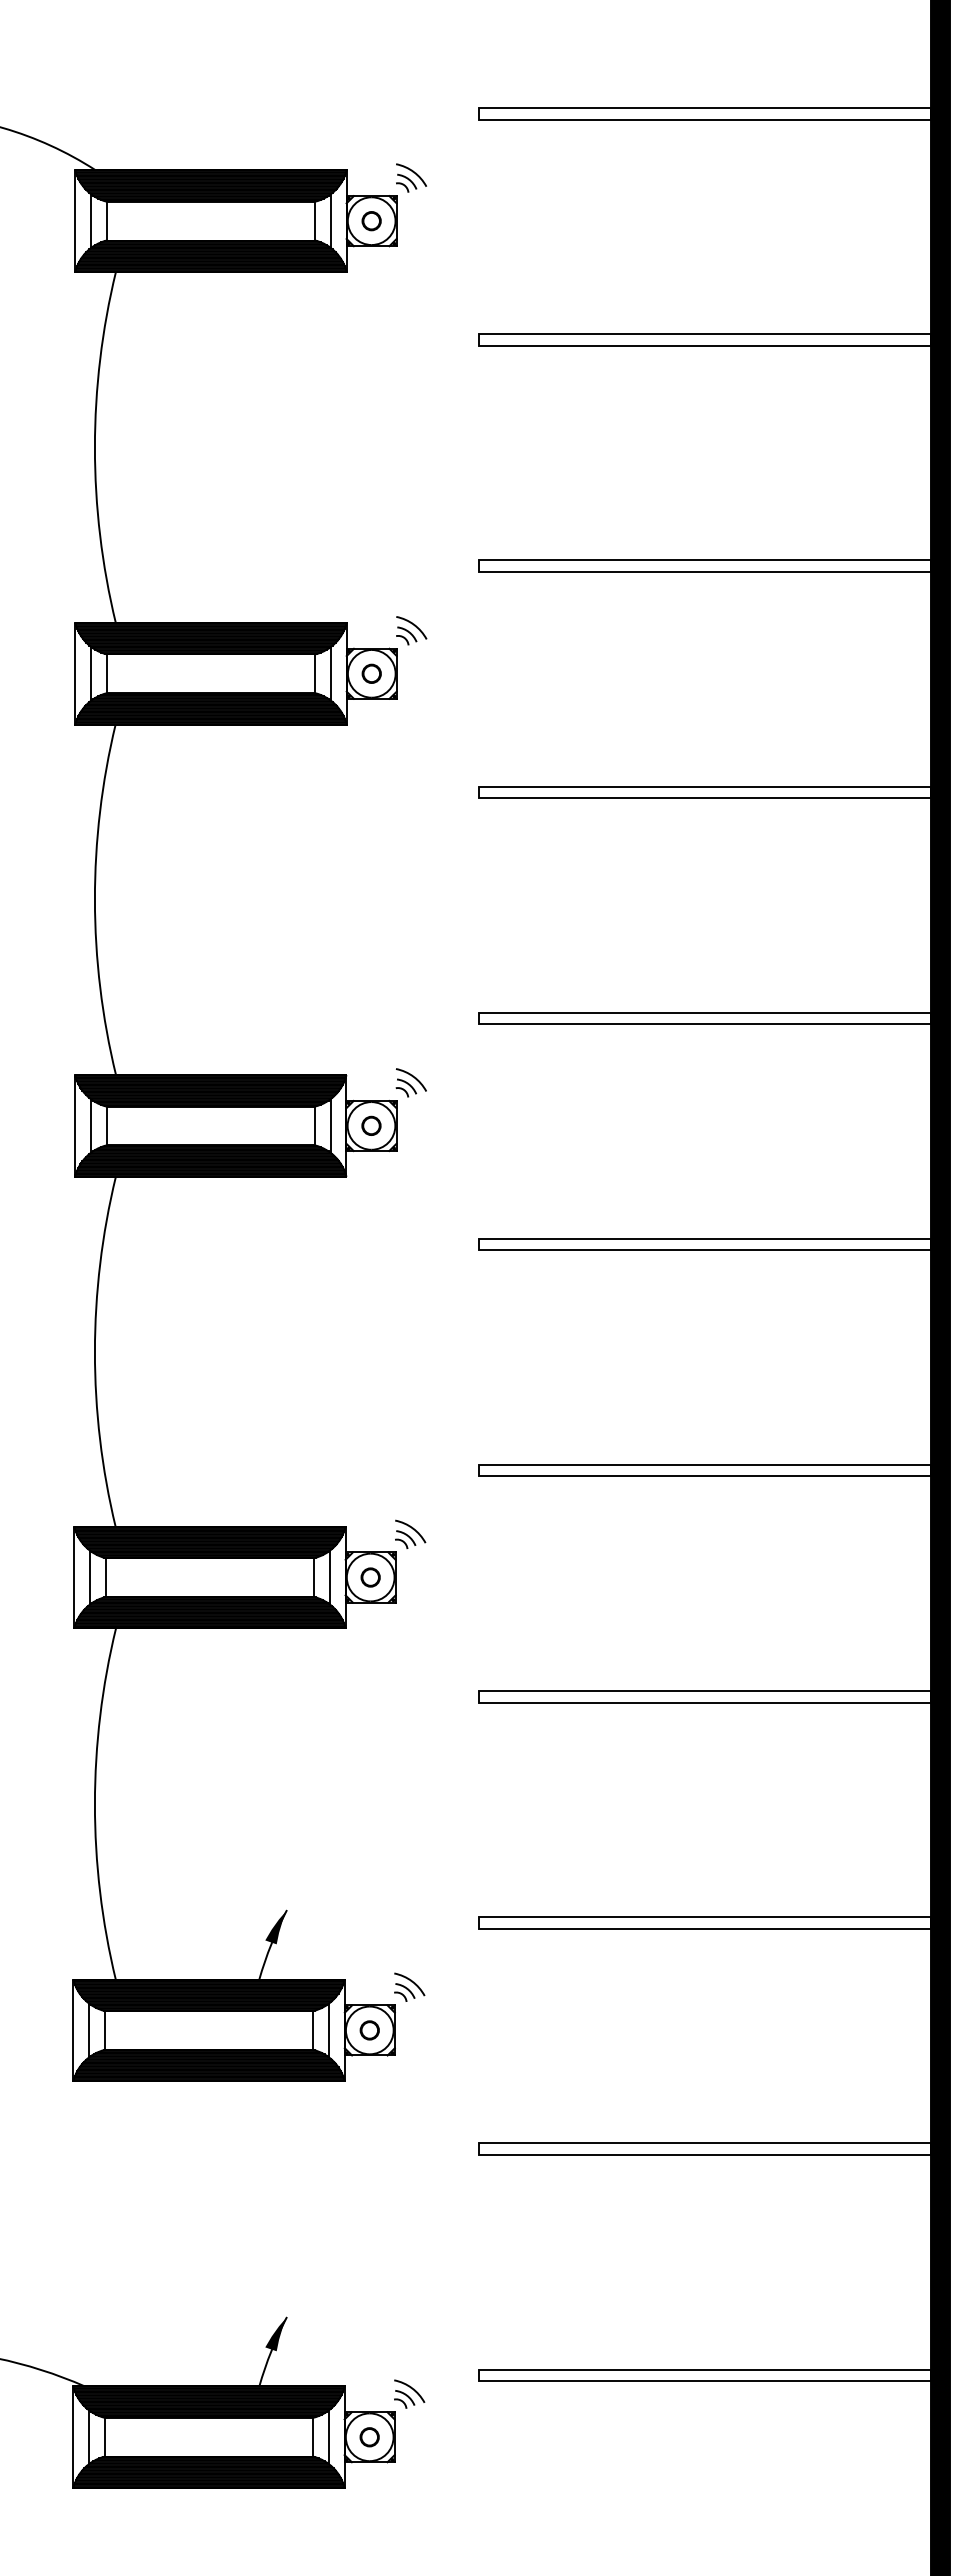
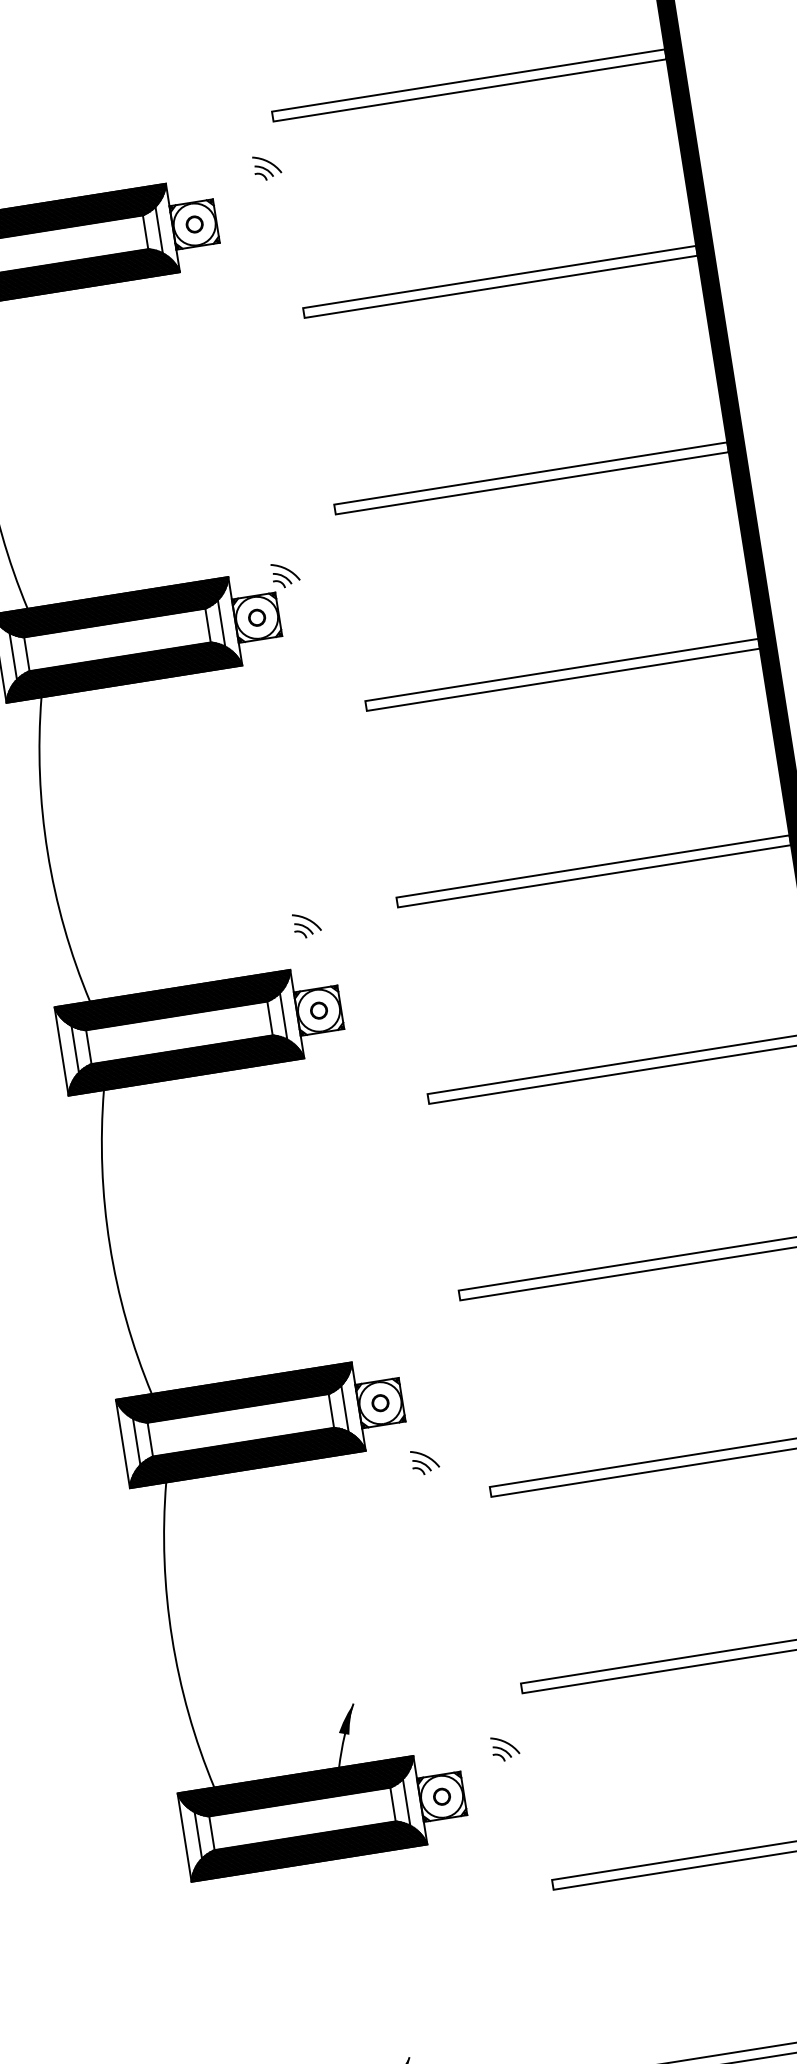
part: (411, 177) -> (267, 166), moved
part: (410, 1082) -> (306, 925), moved
part: (410, 1533) -> (425, 1461), moved
part: (409, 1986) -> (505, 1747), moved

